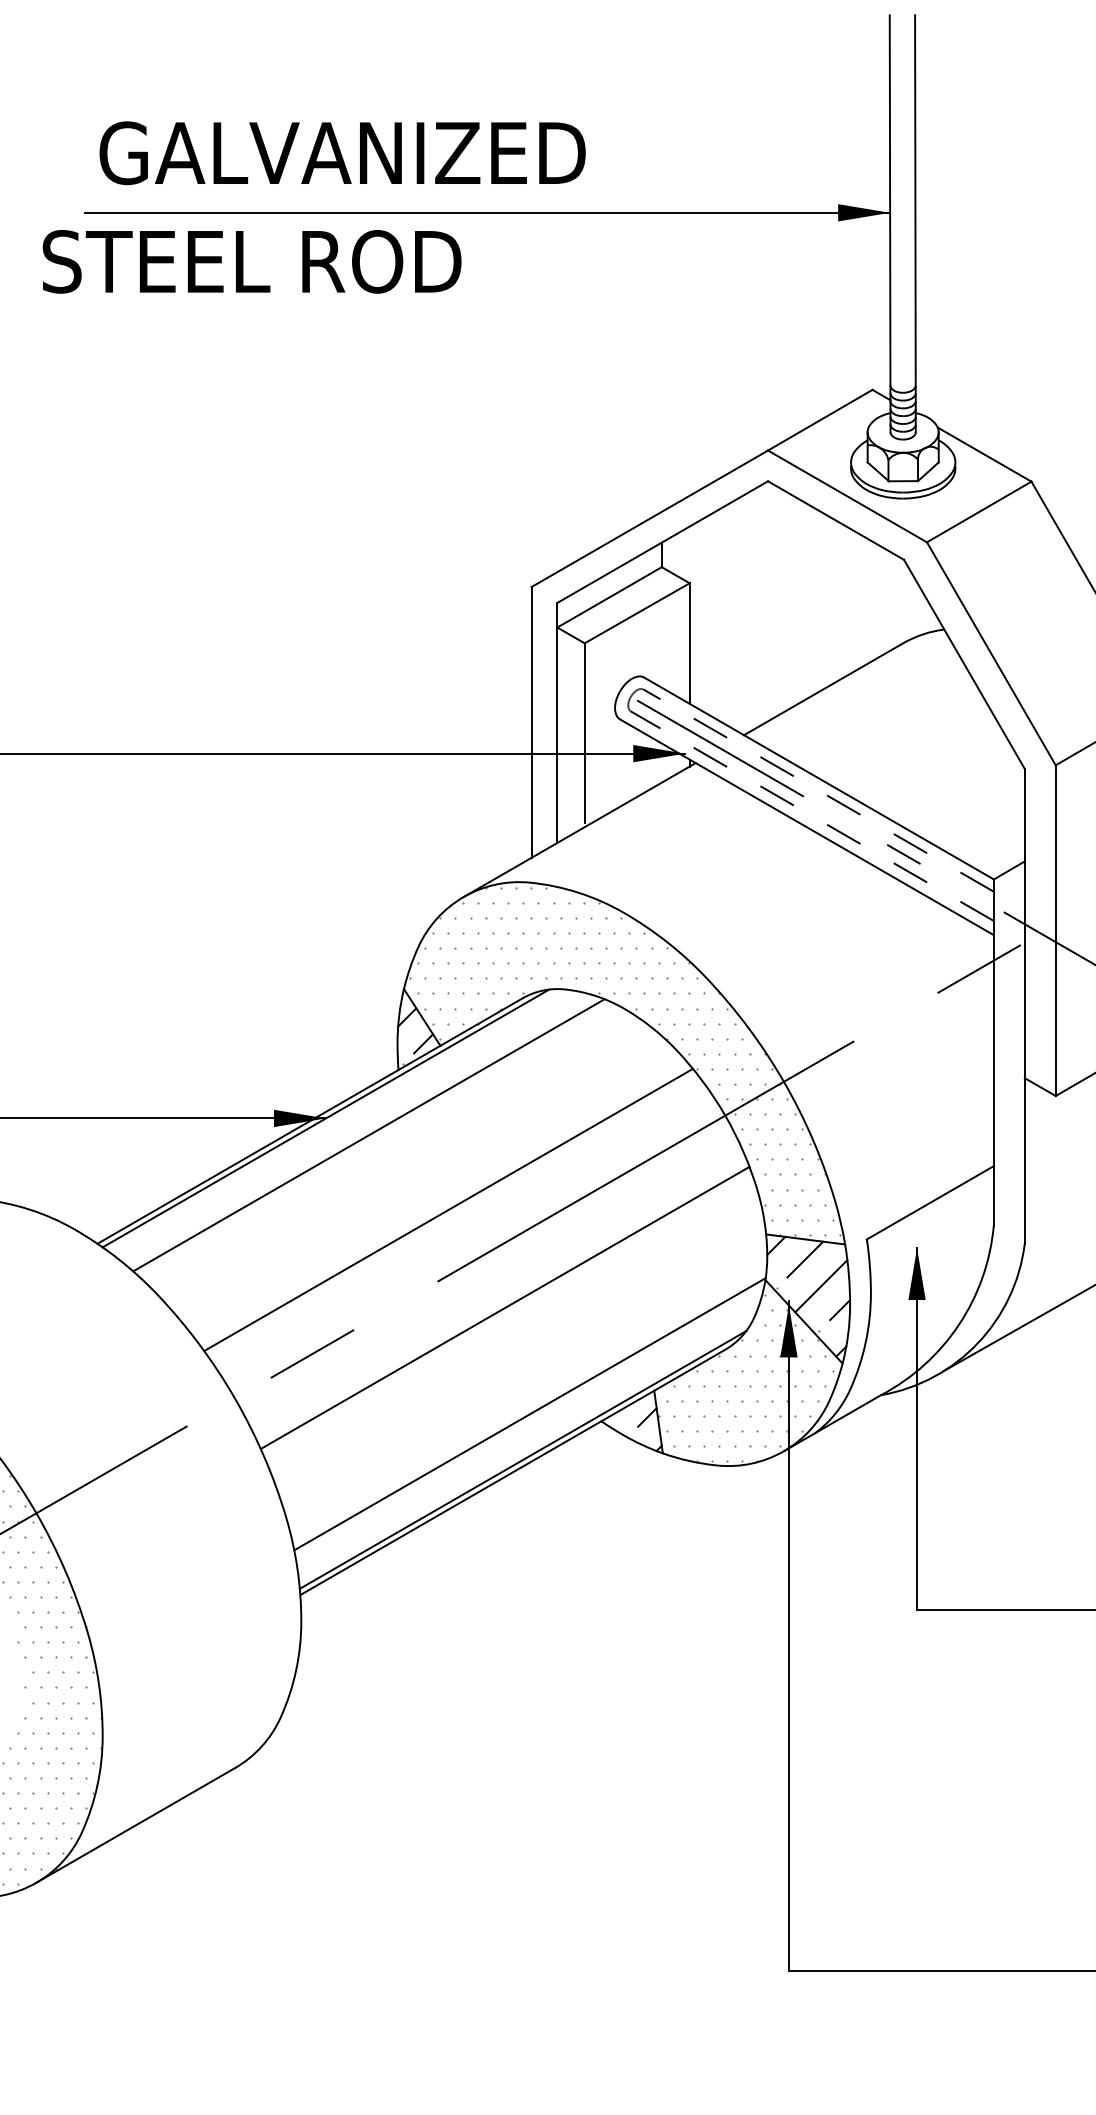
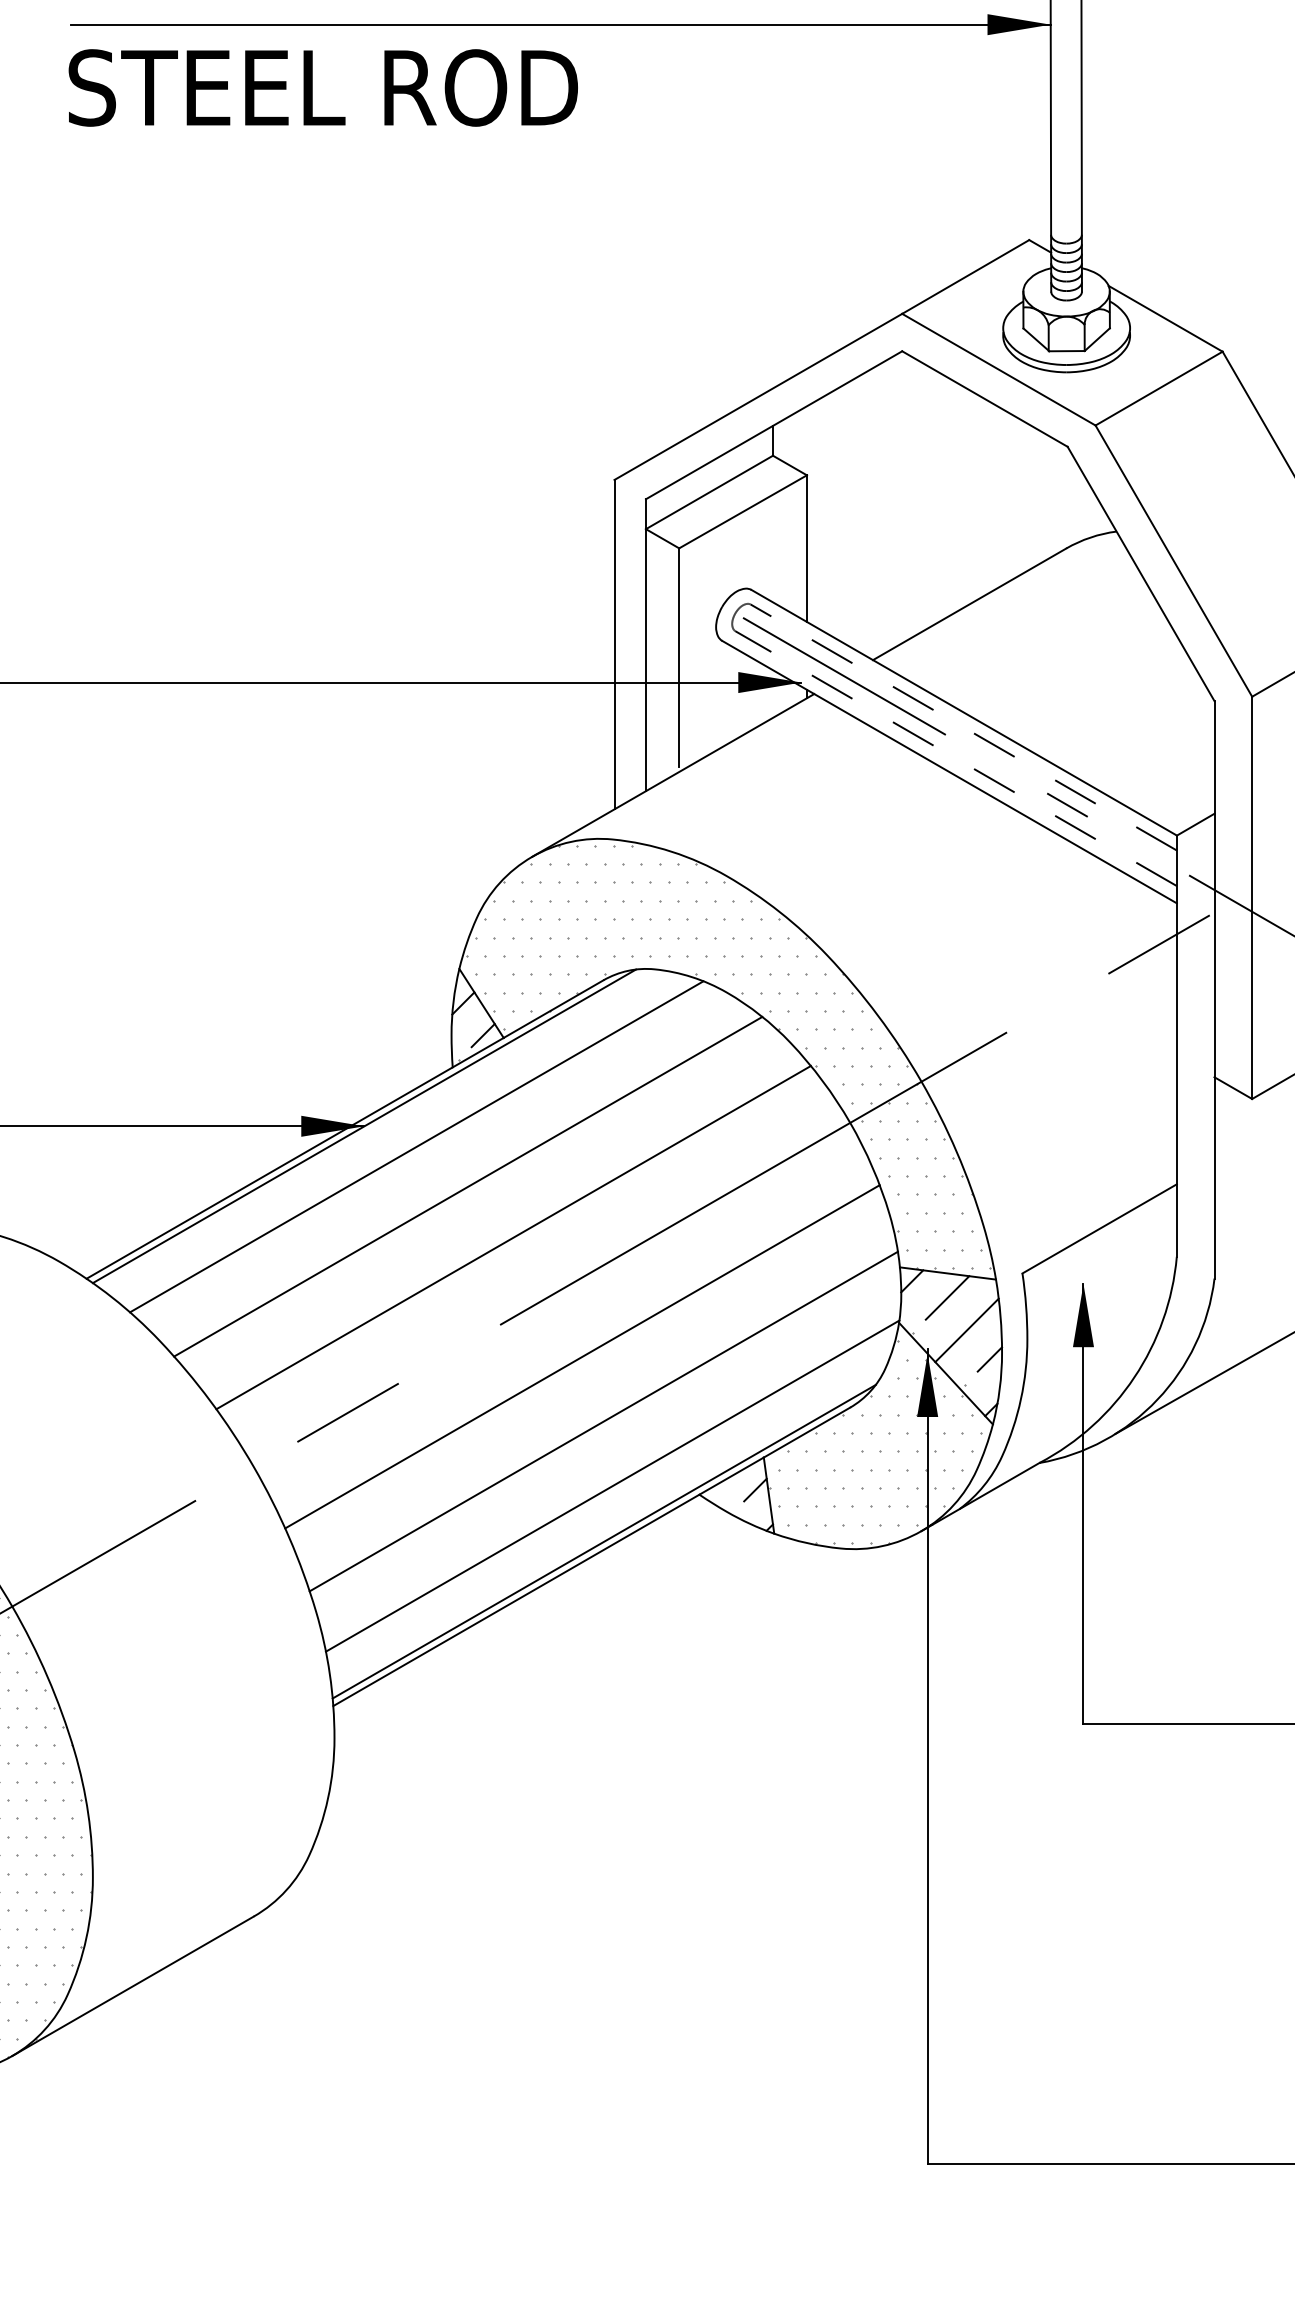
text: (251, 261) -> (322, 87), moved
line: (411, 1167) -> (468, 1185), added
line: (522, 1360) -> (603, 1420), added

